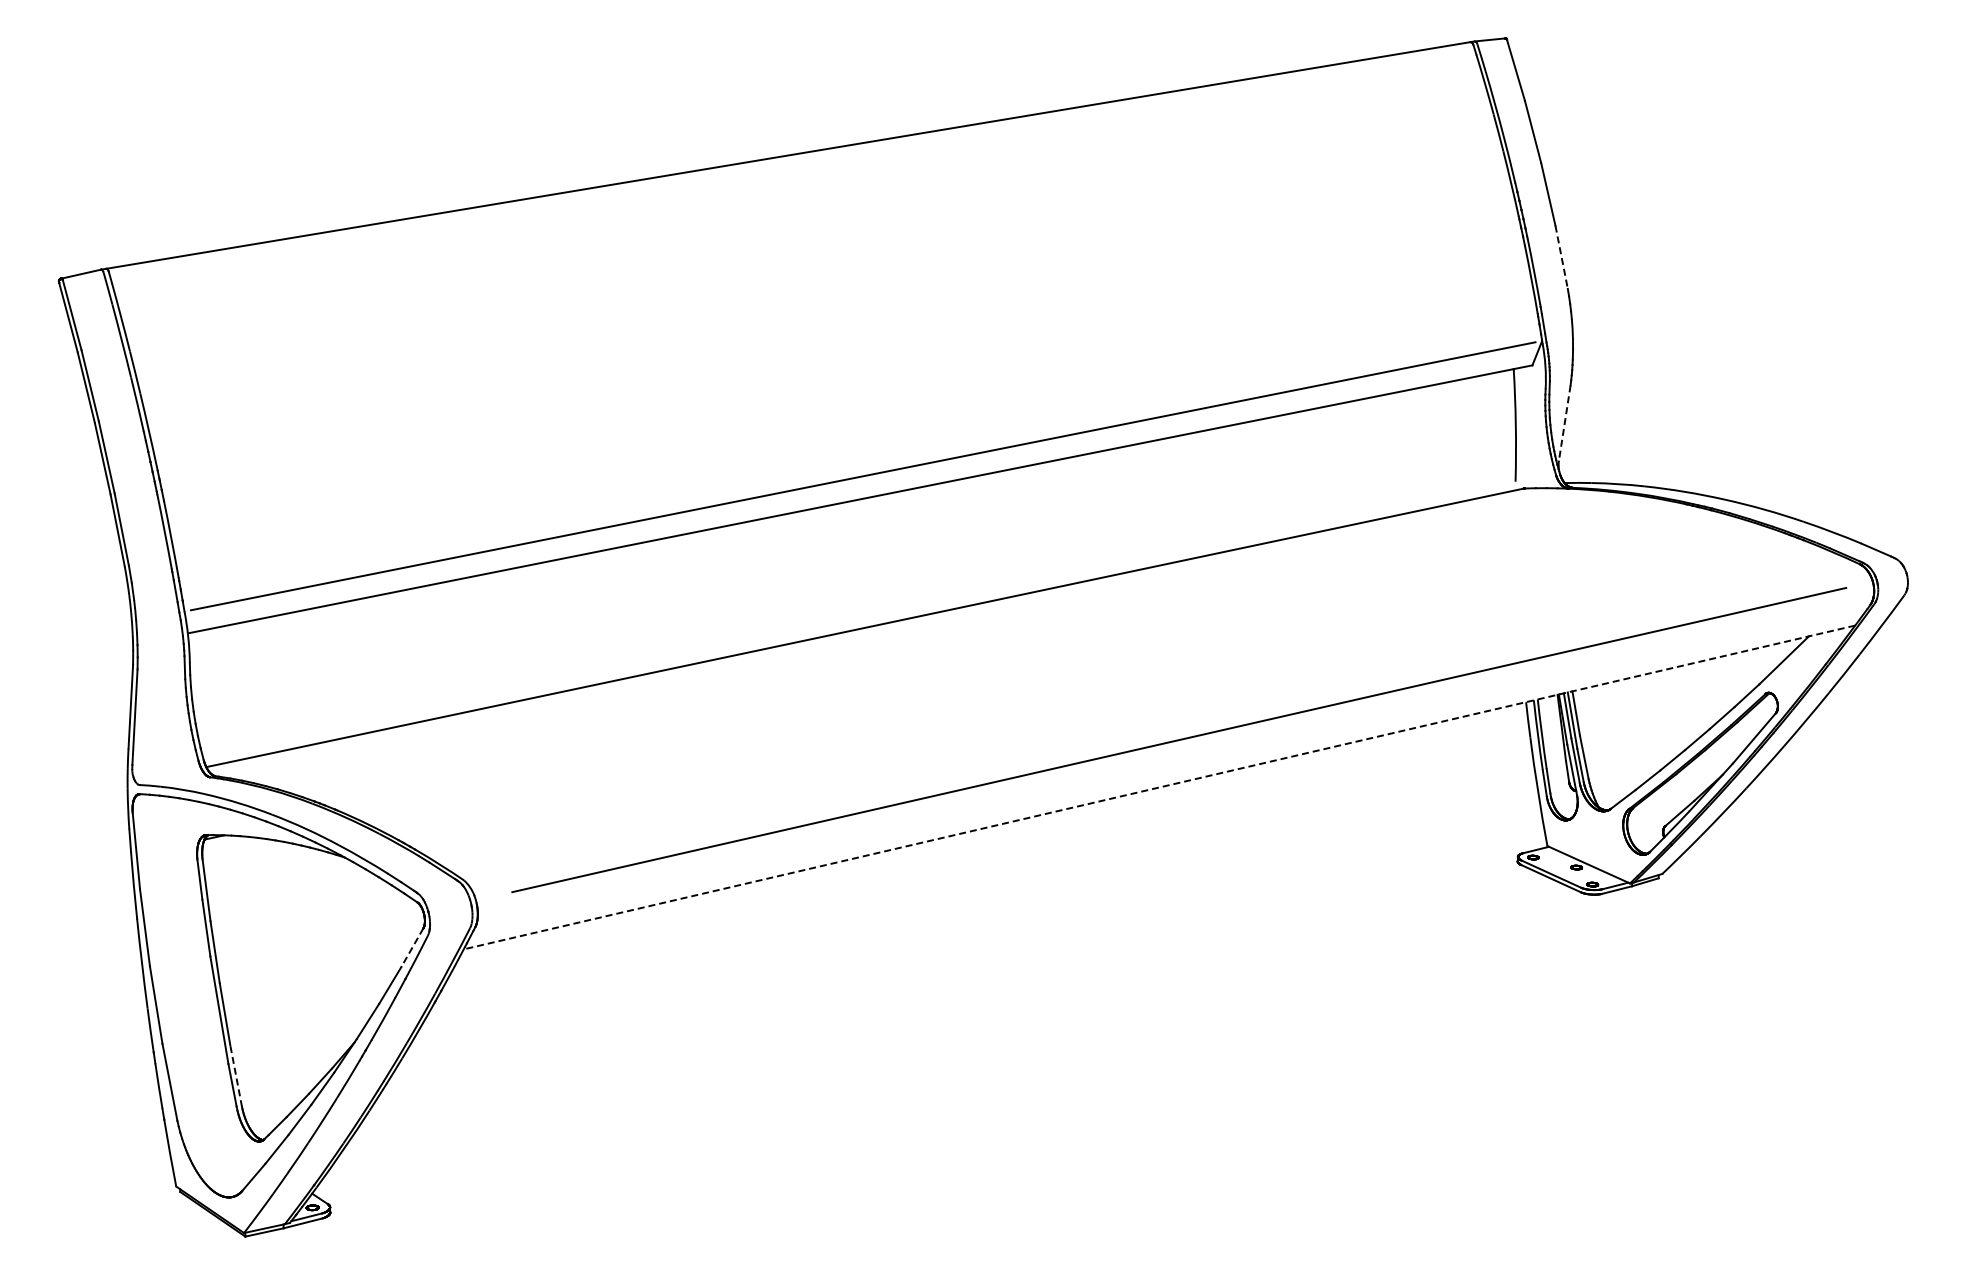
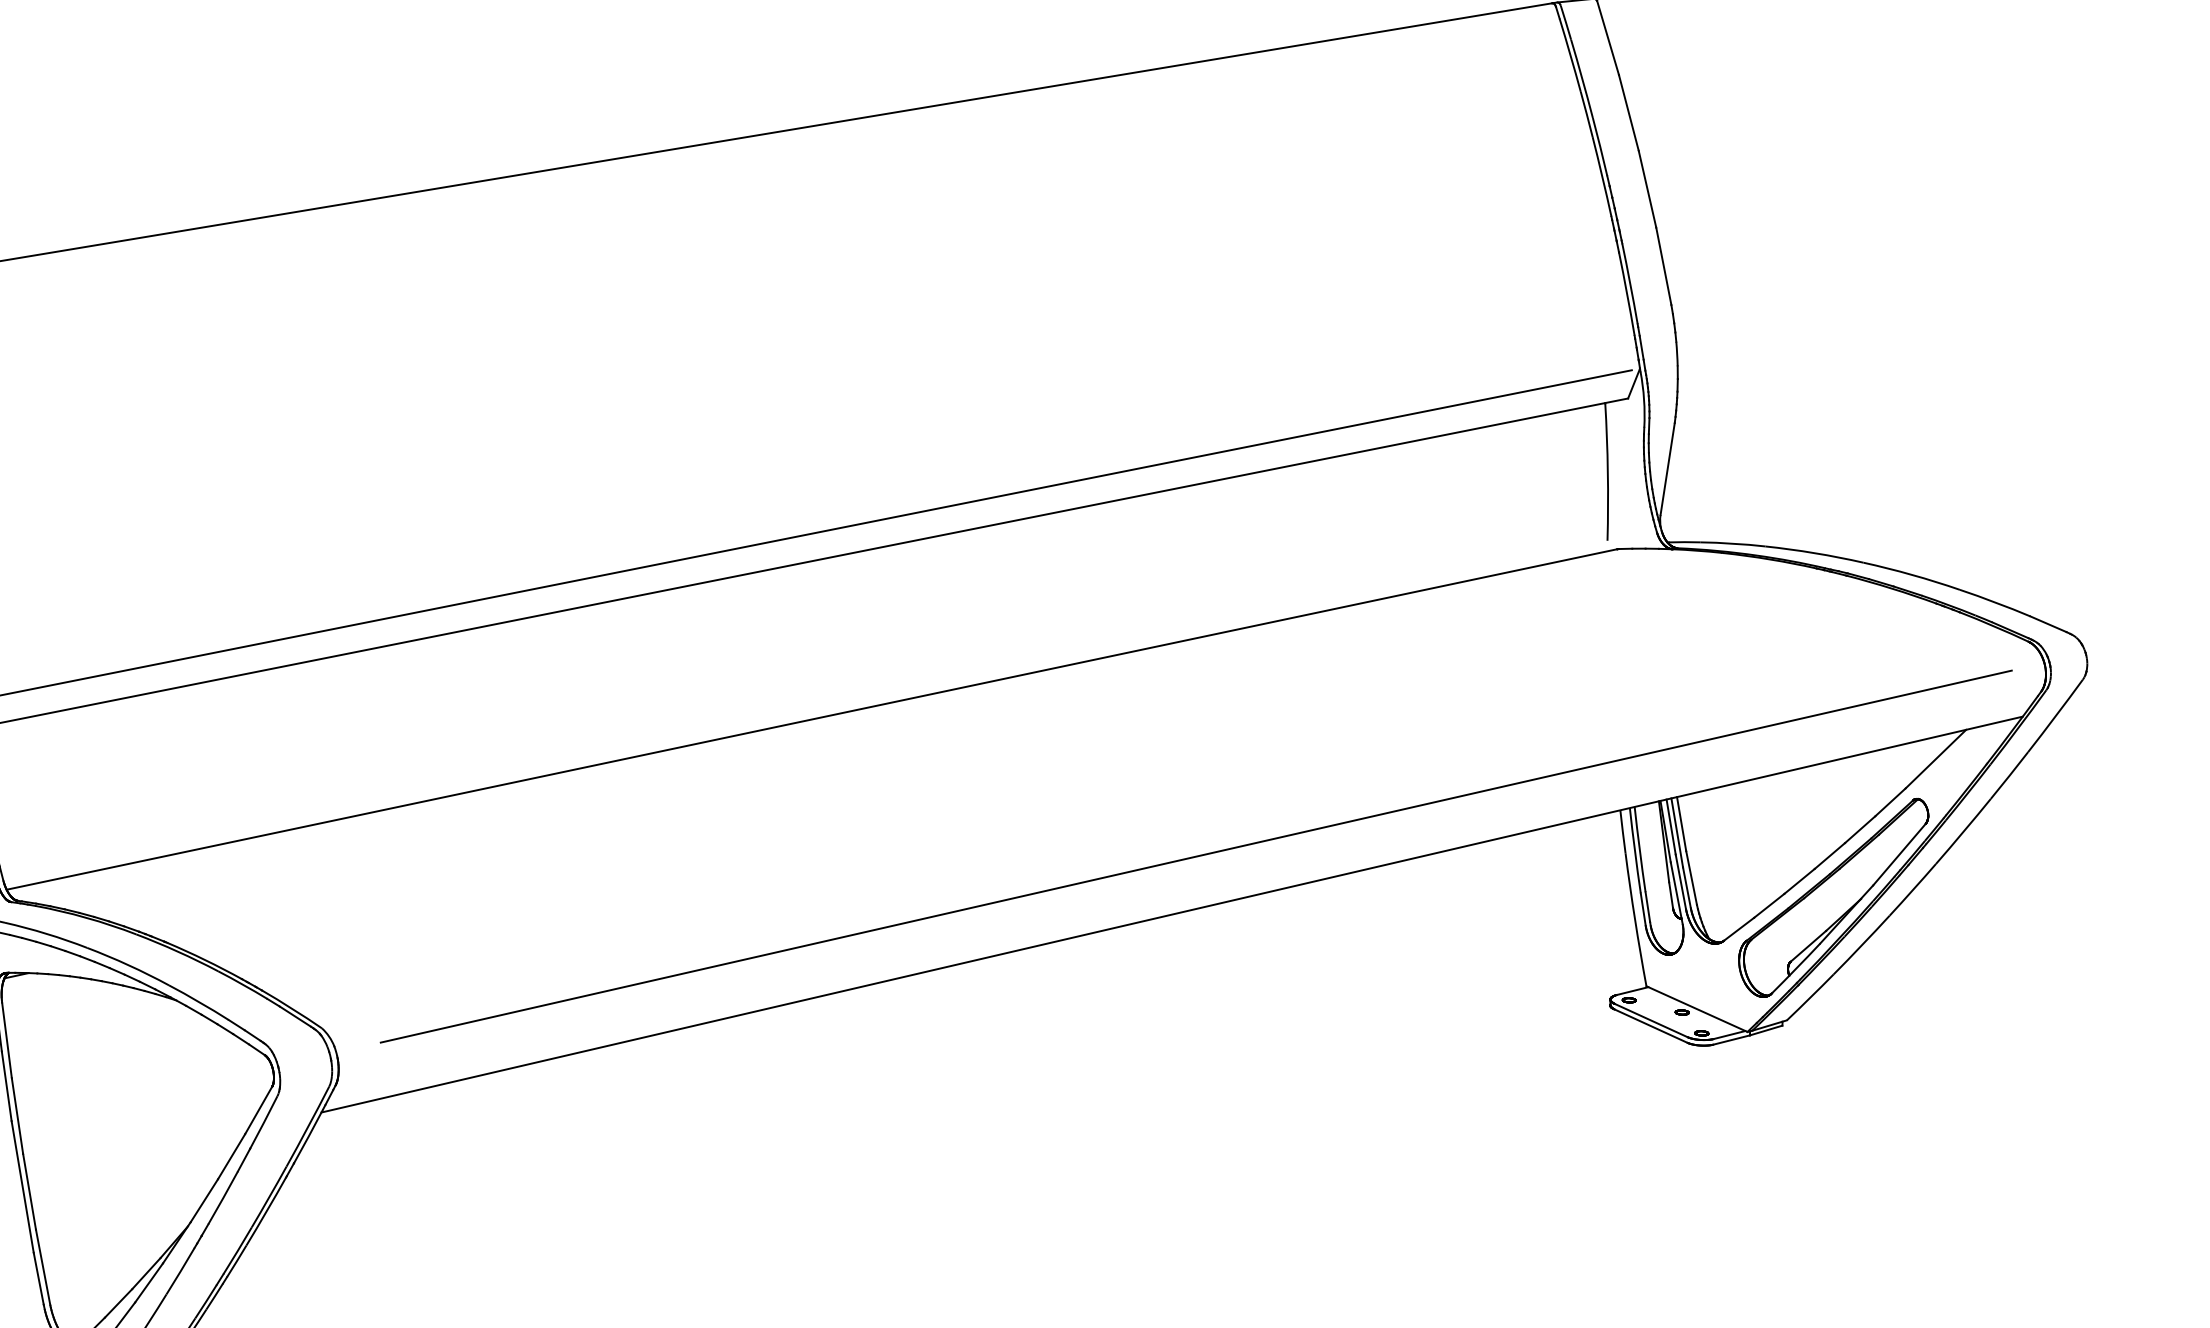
line: (1561, 257) -> (1663, 266), dashed -> solid
line: (1564, 423) -> (1667, 469), dashed -> solid
line: (1159, 787) -> (1172, 914), dashed -> solid
line: (412, 948) -> (258, 1111), dashed -> solid
line: (236, 1075) -> (43, 1266), dashed -> solid

